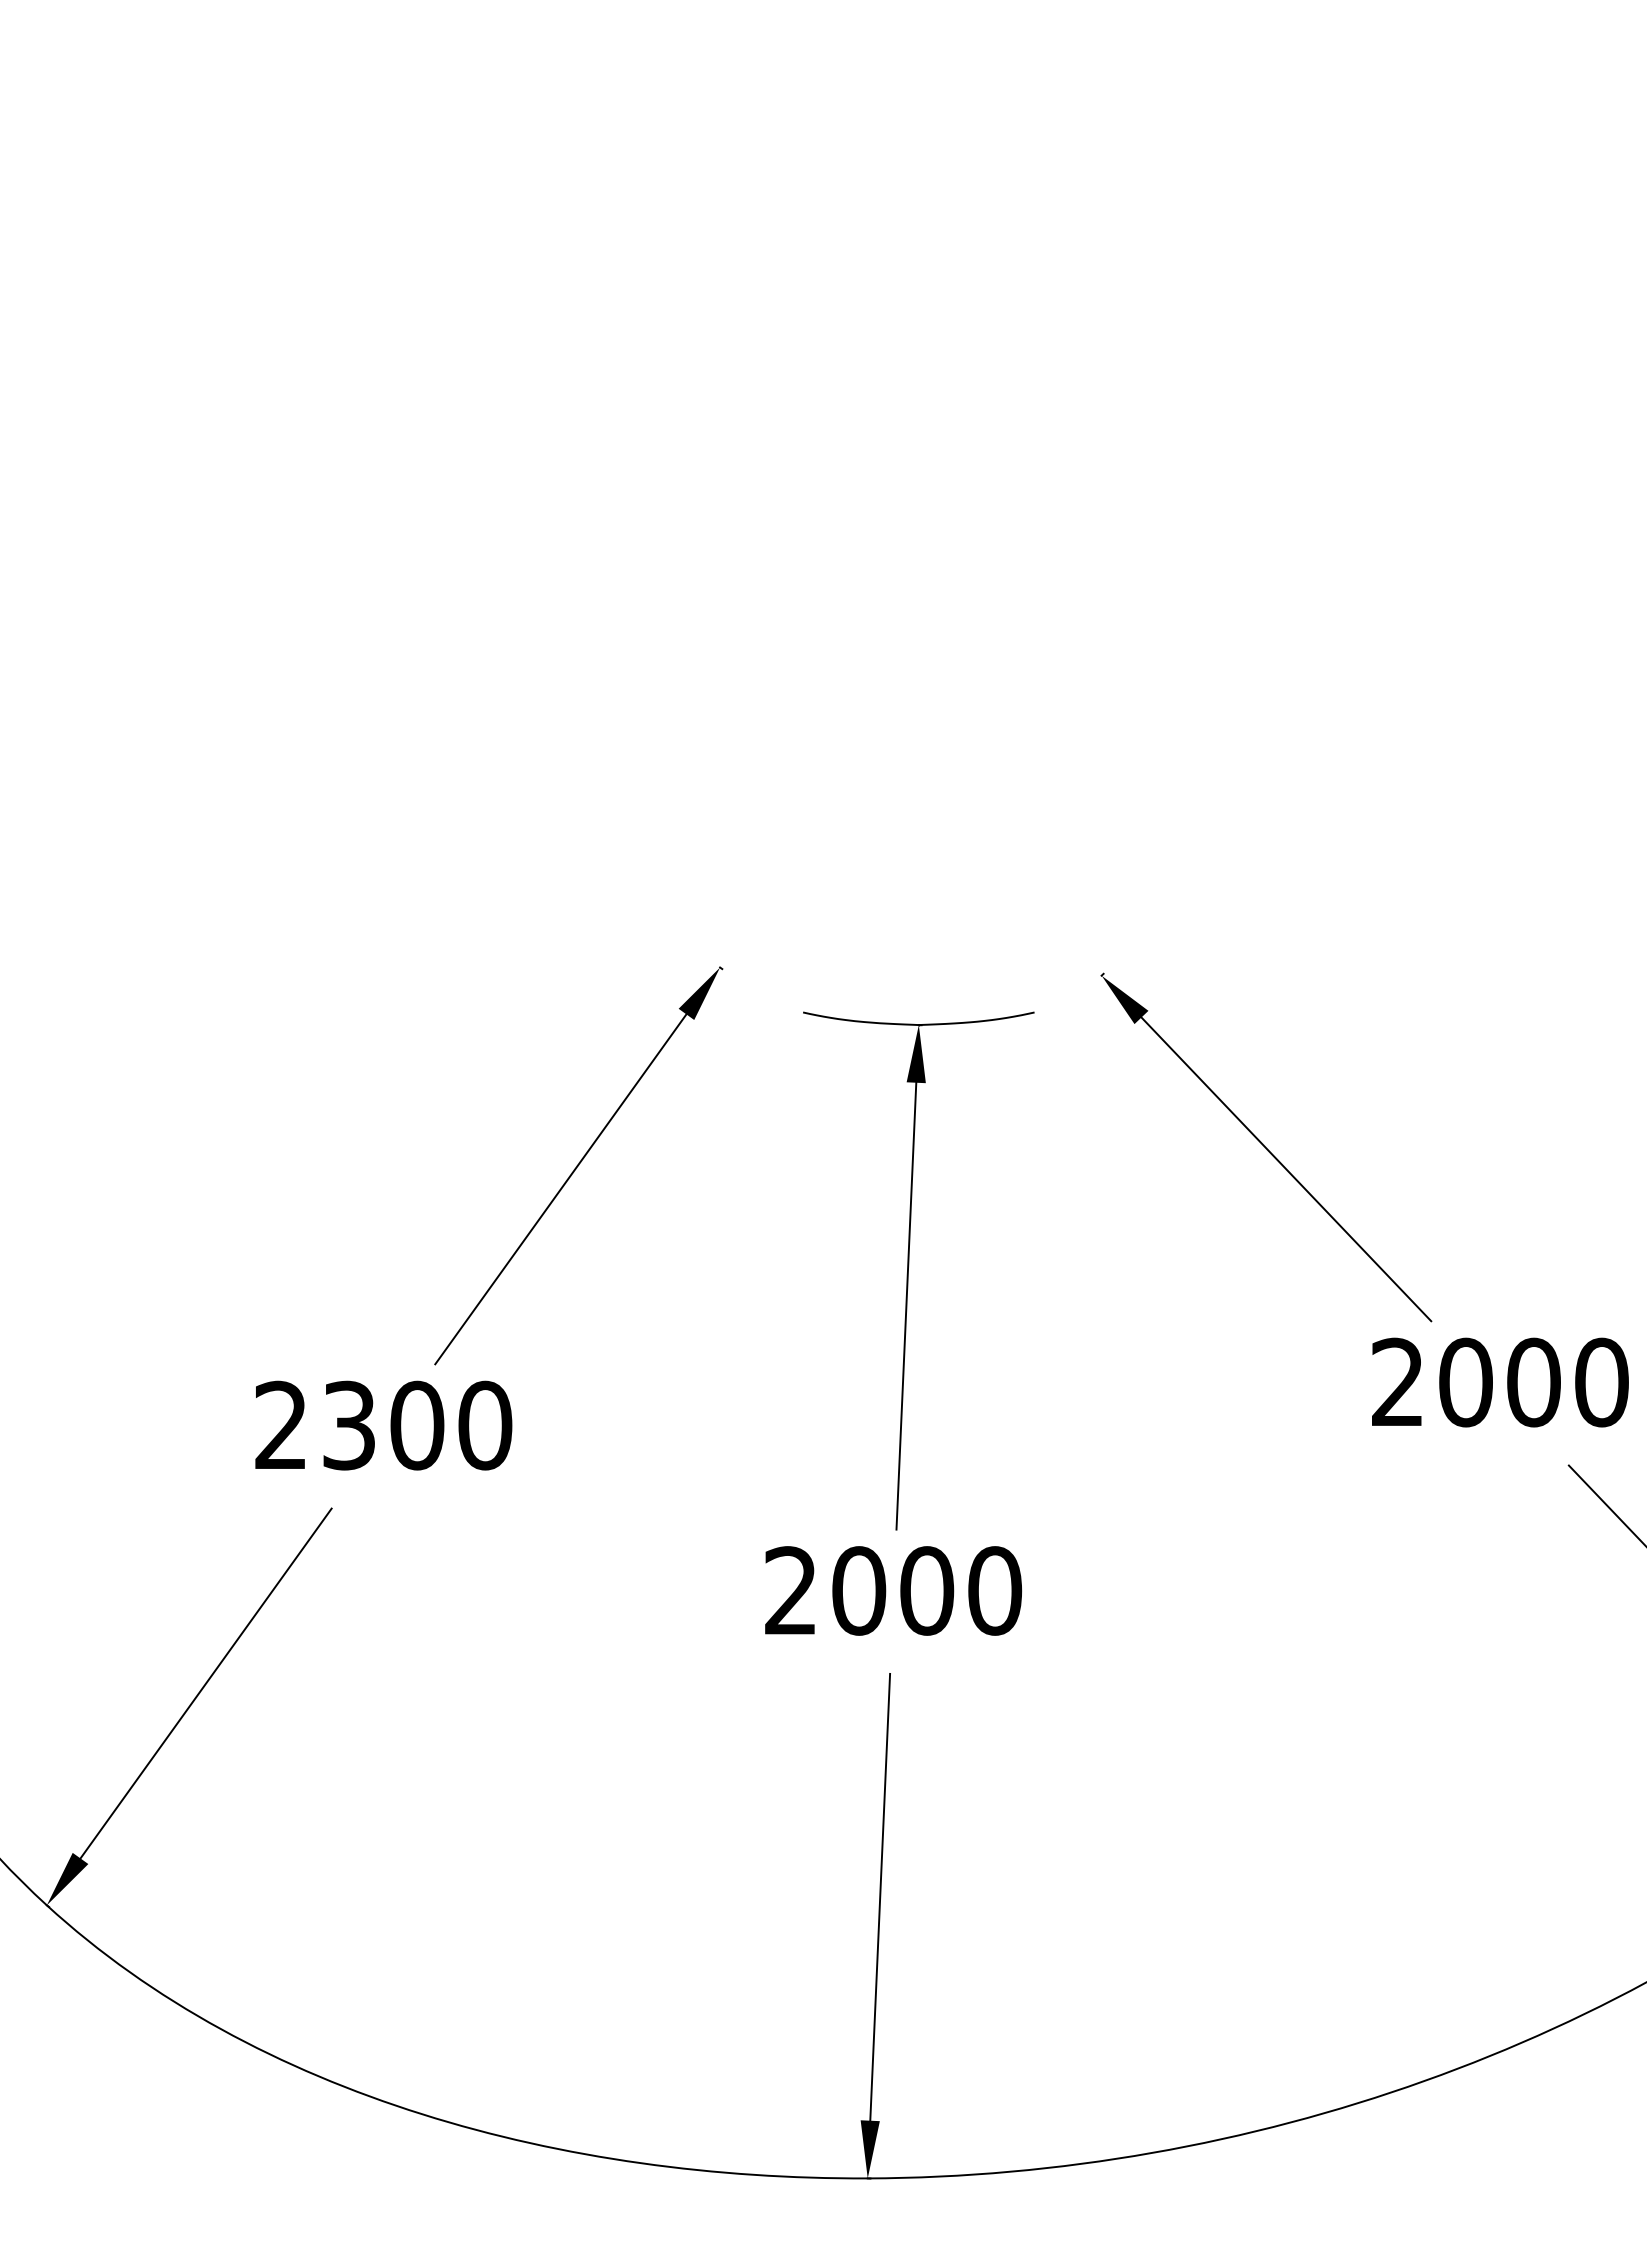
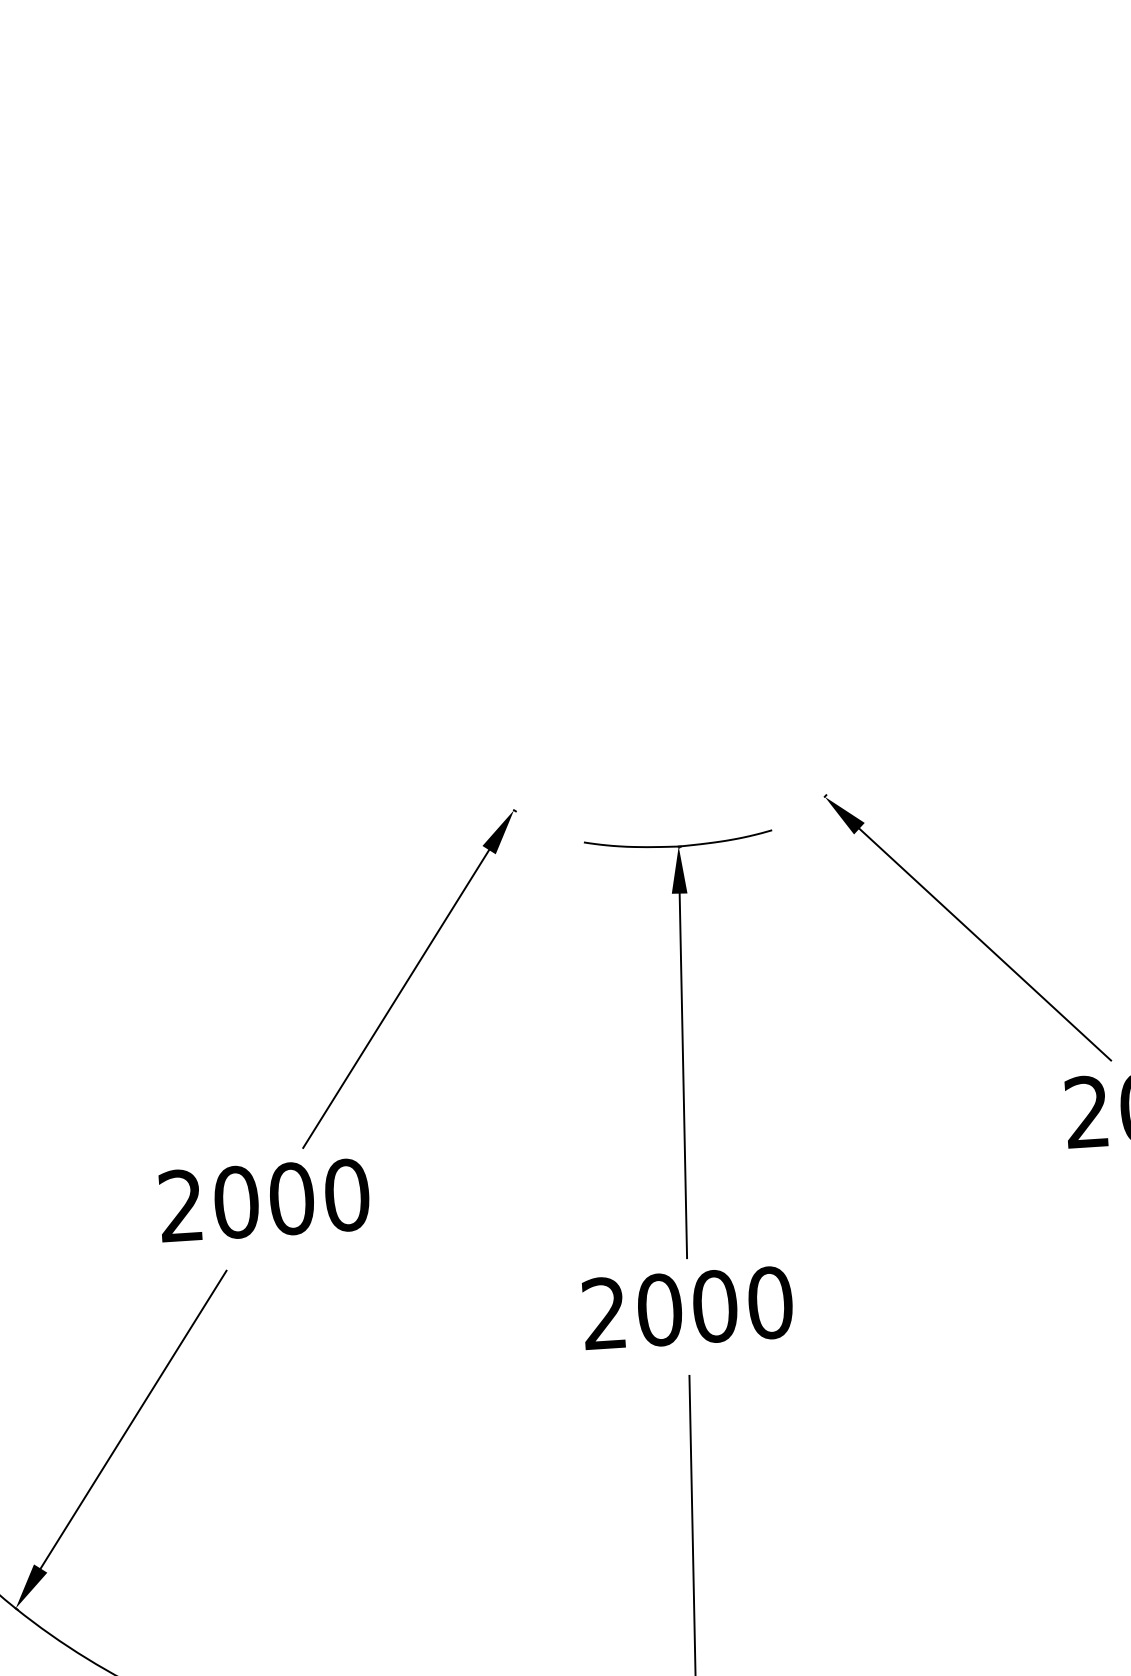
text: (349, 1425) -> (236, 1202), 2300 -> 2000

